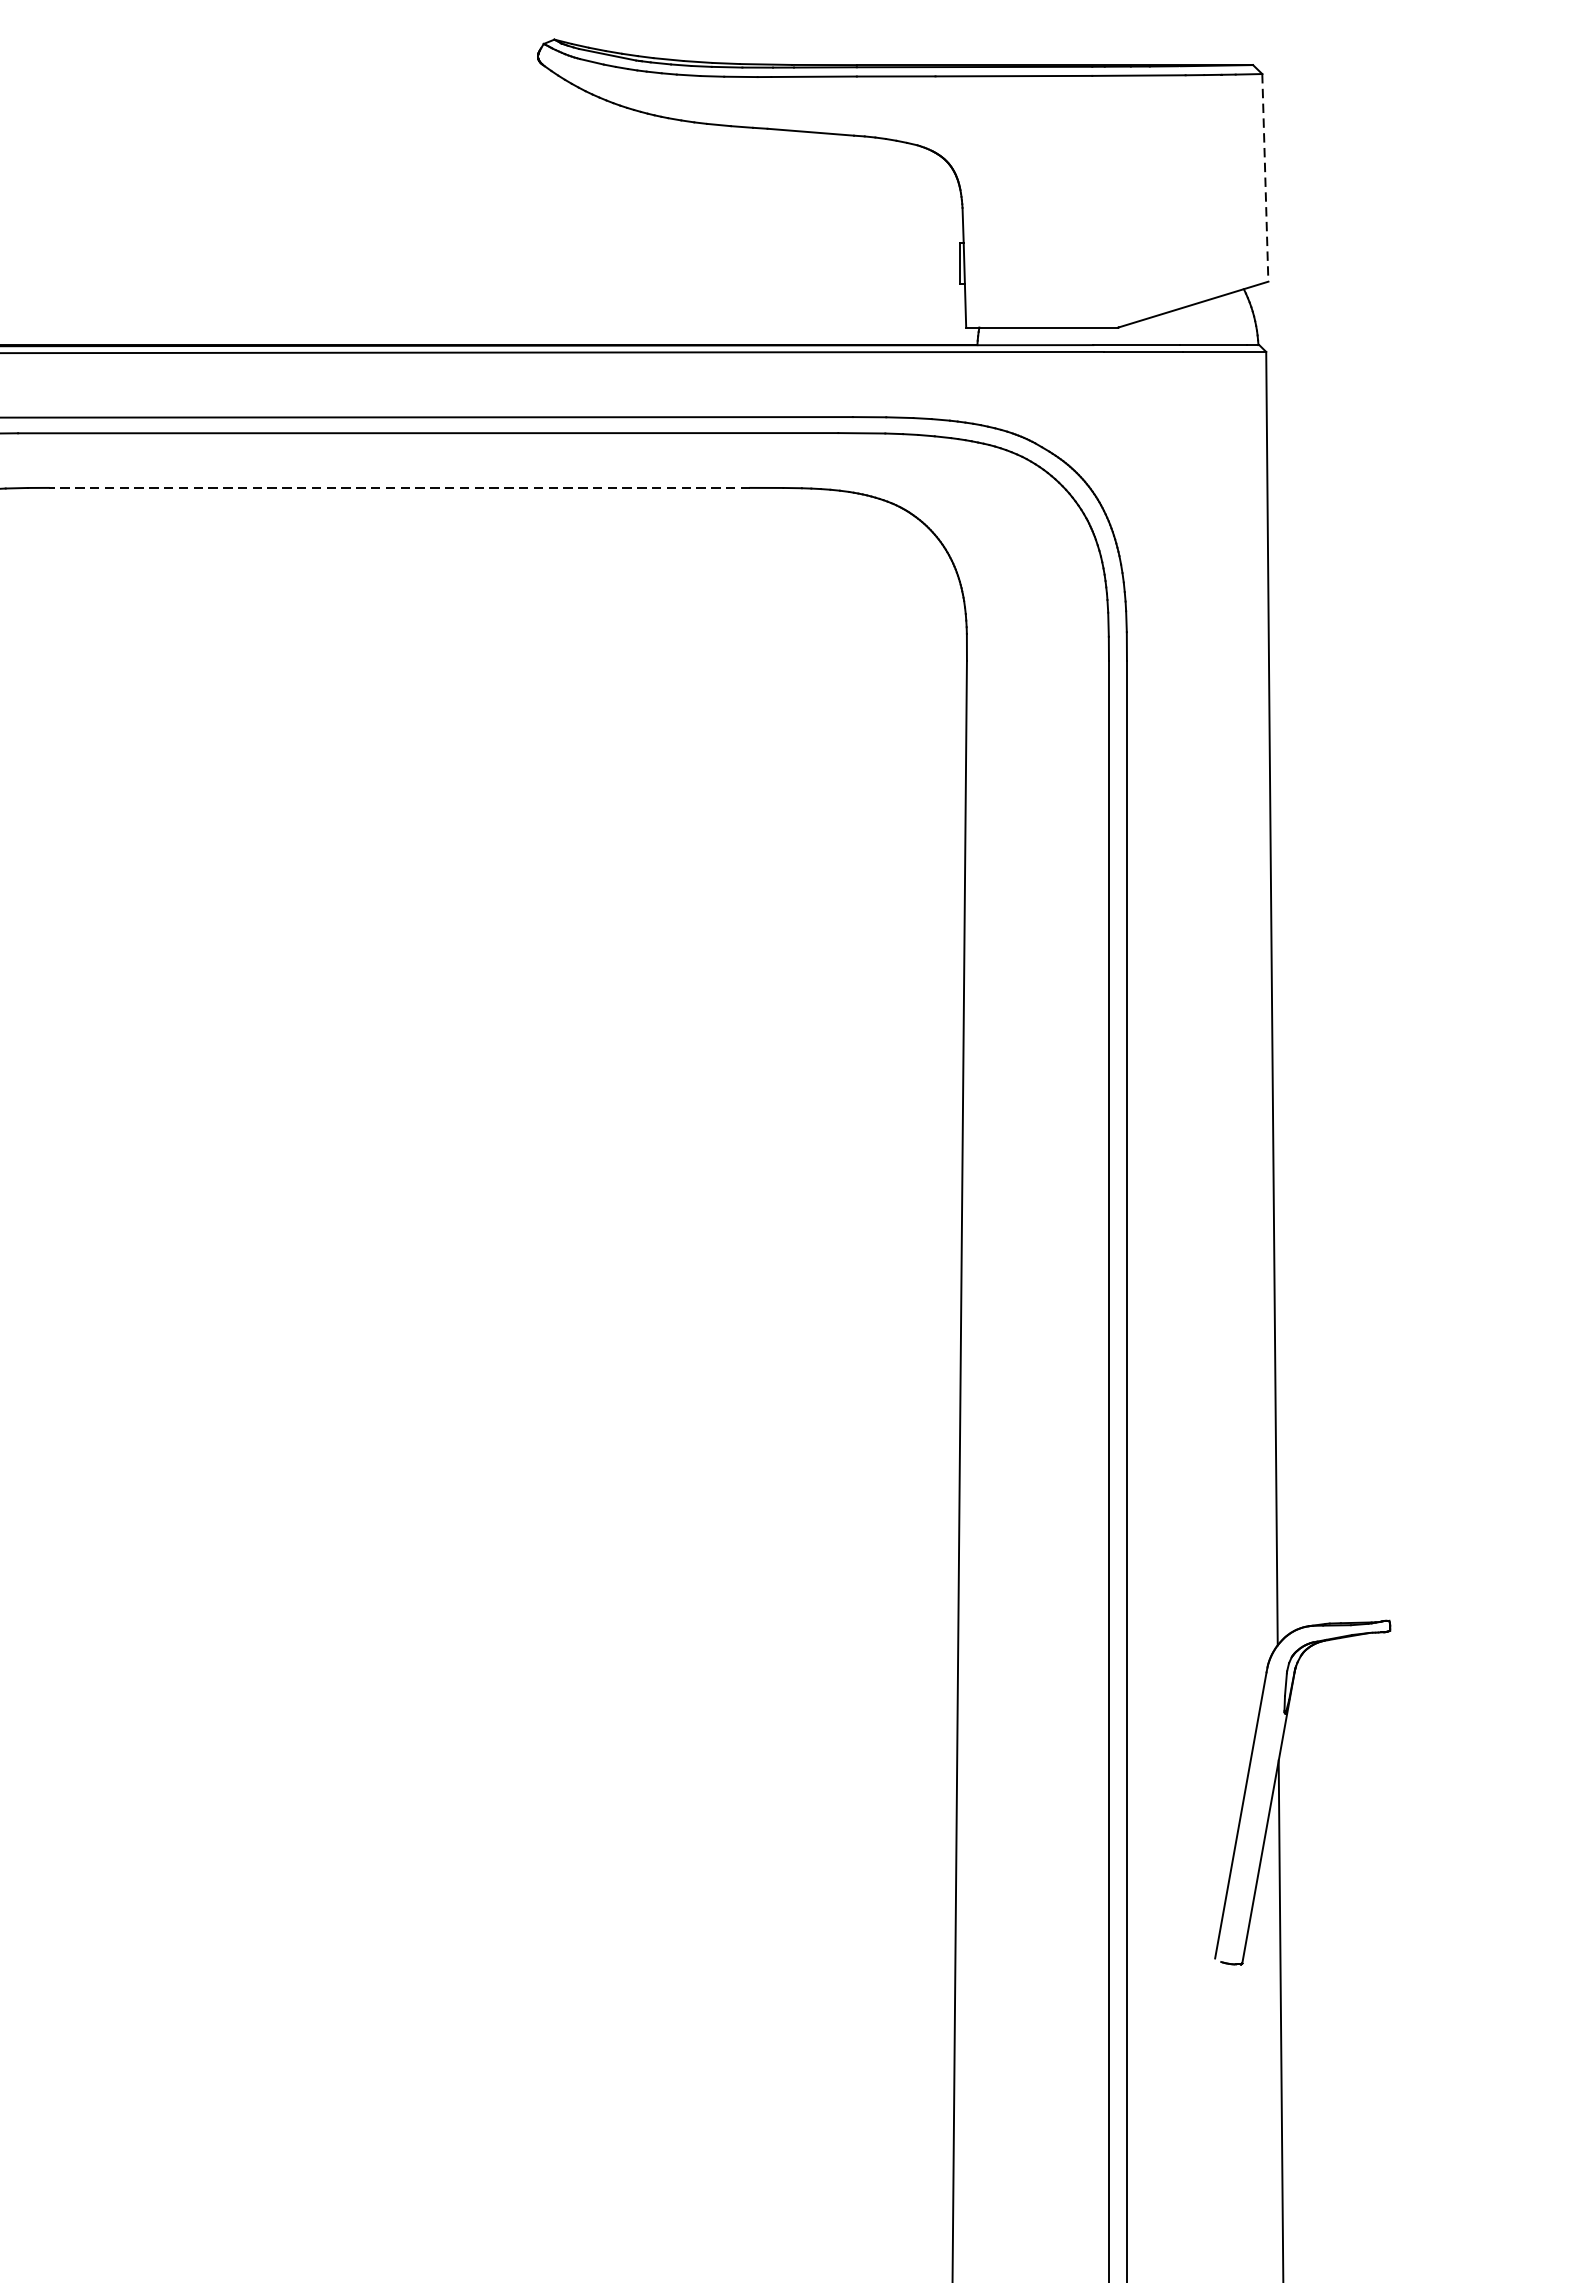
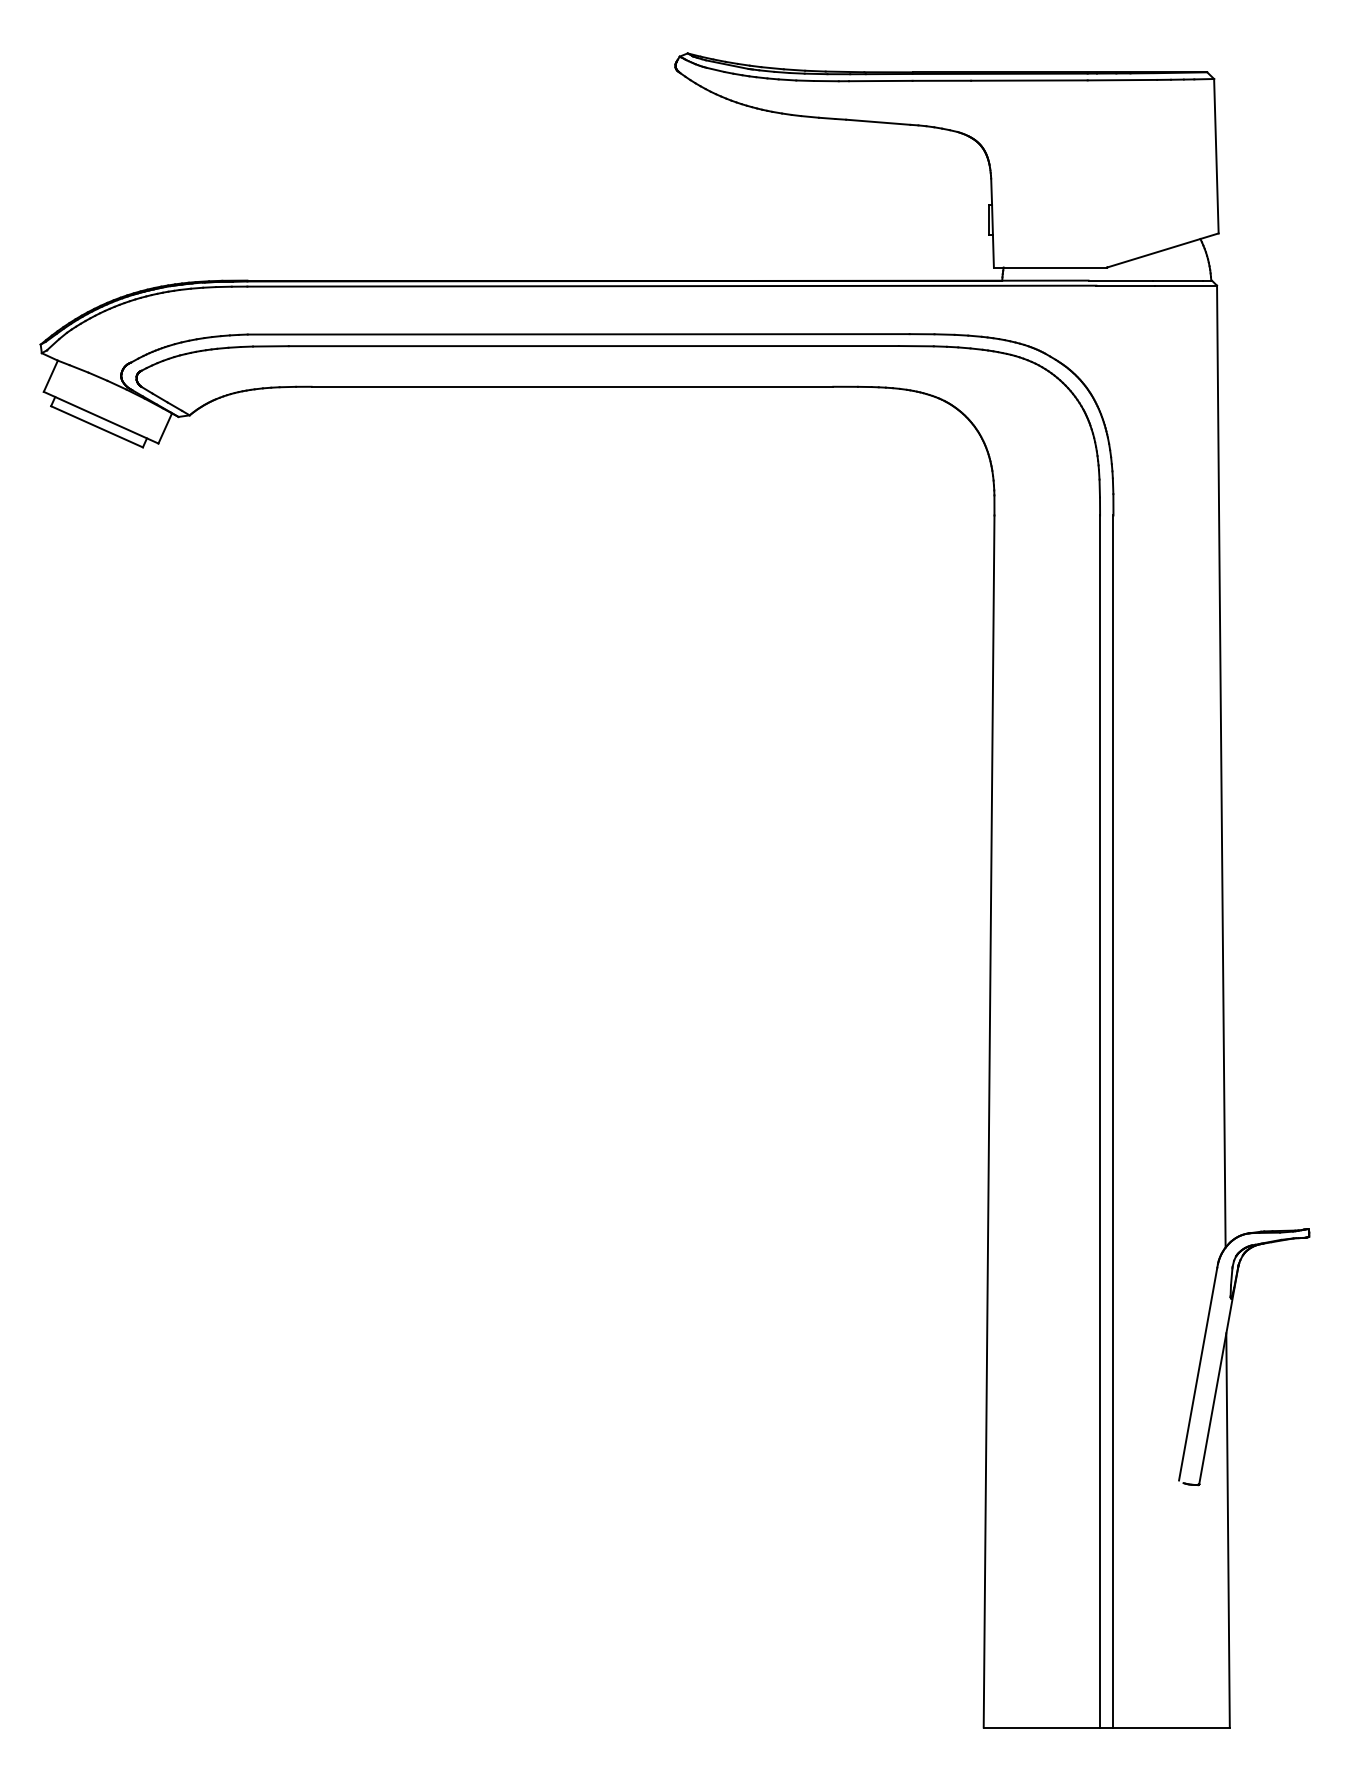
line: (1265, 178) -> (1216, 156), dashed -> solid
line: (399, 487) -> (572, 386), dashed -> solid

